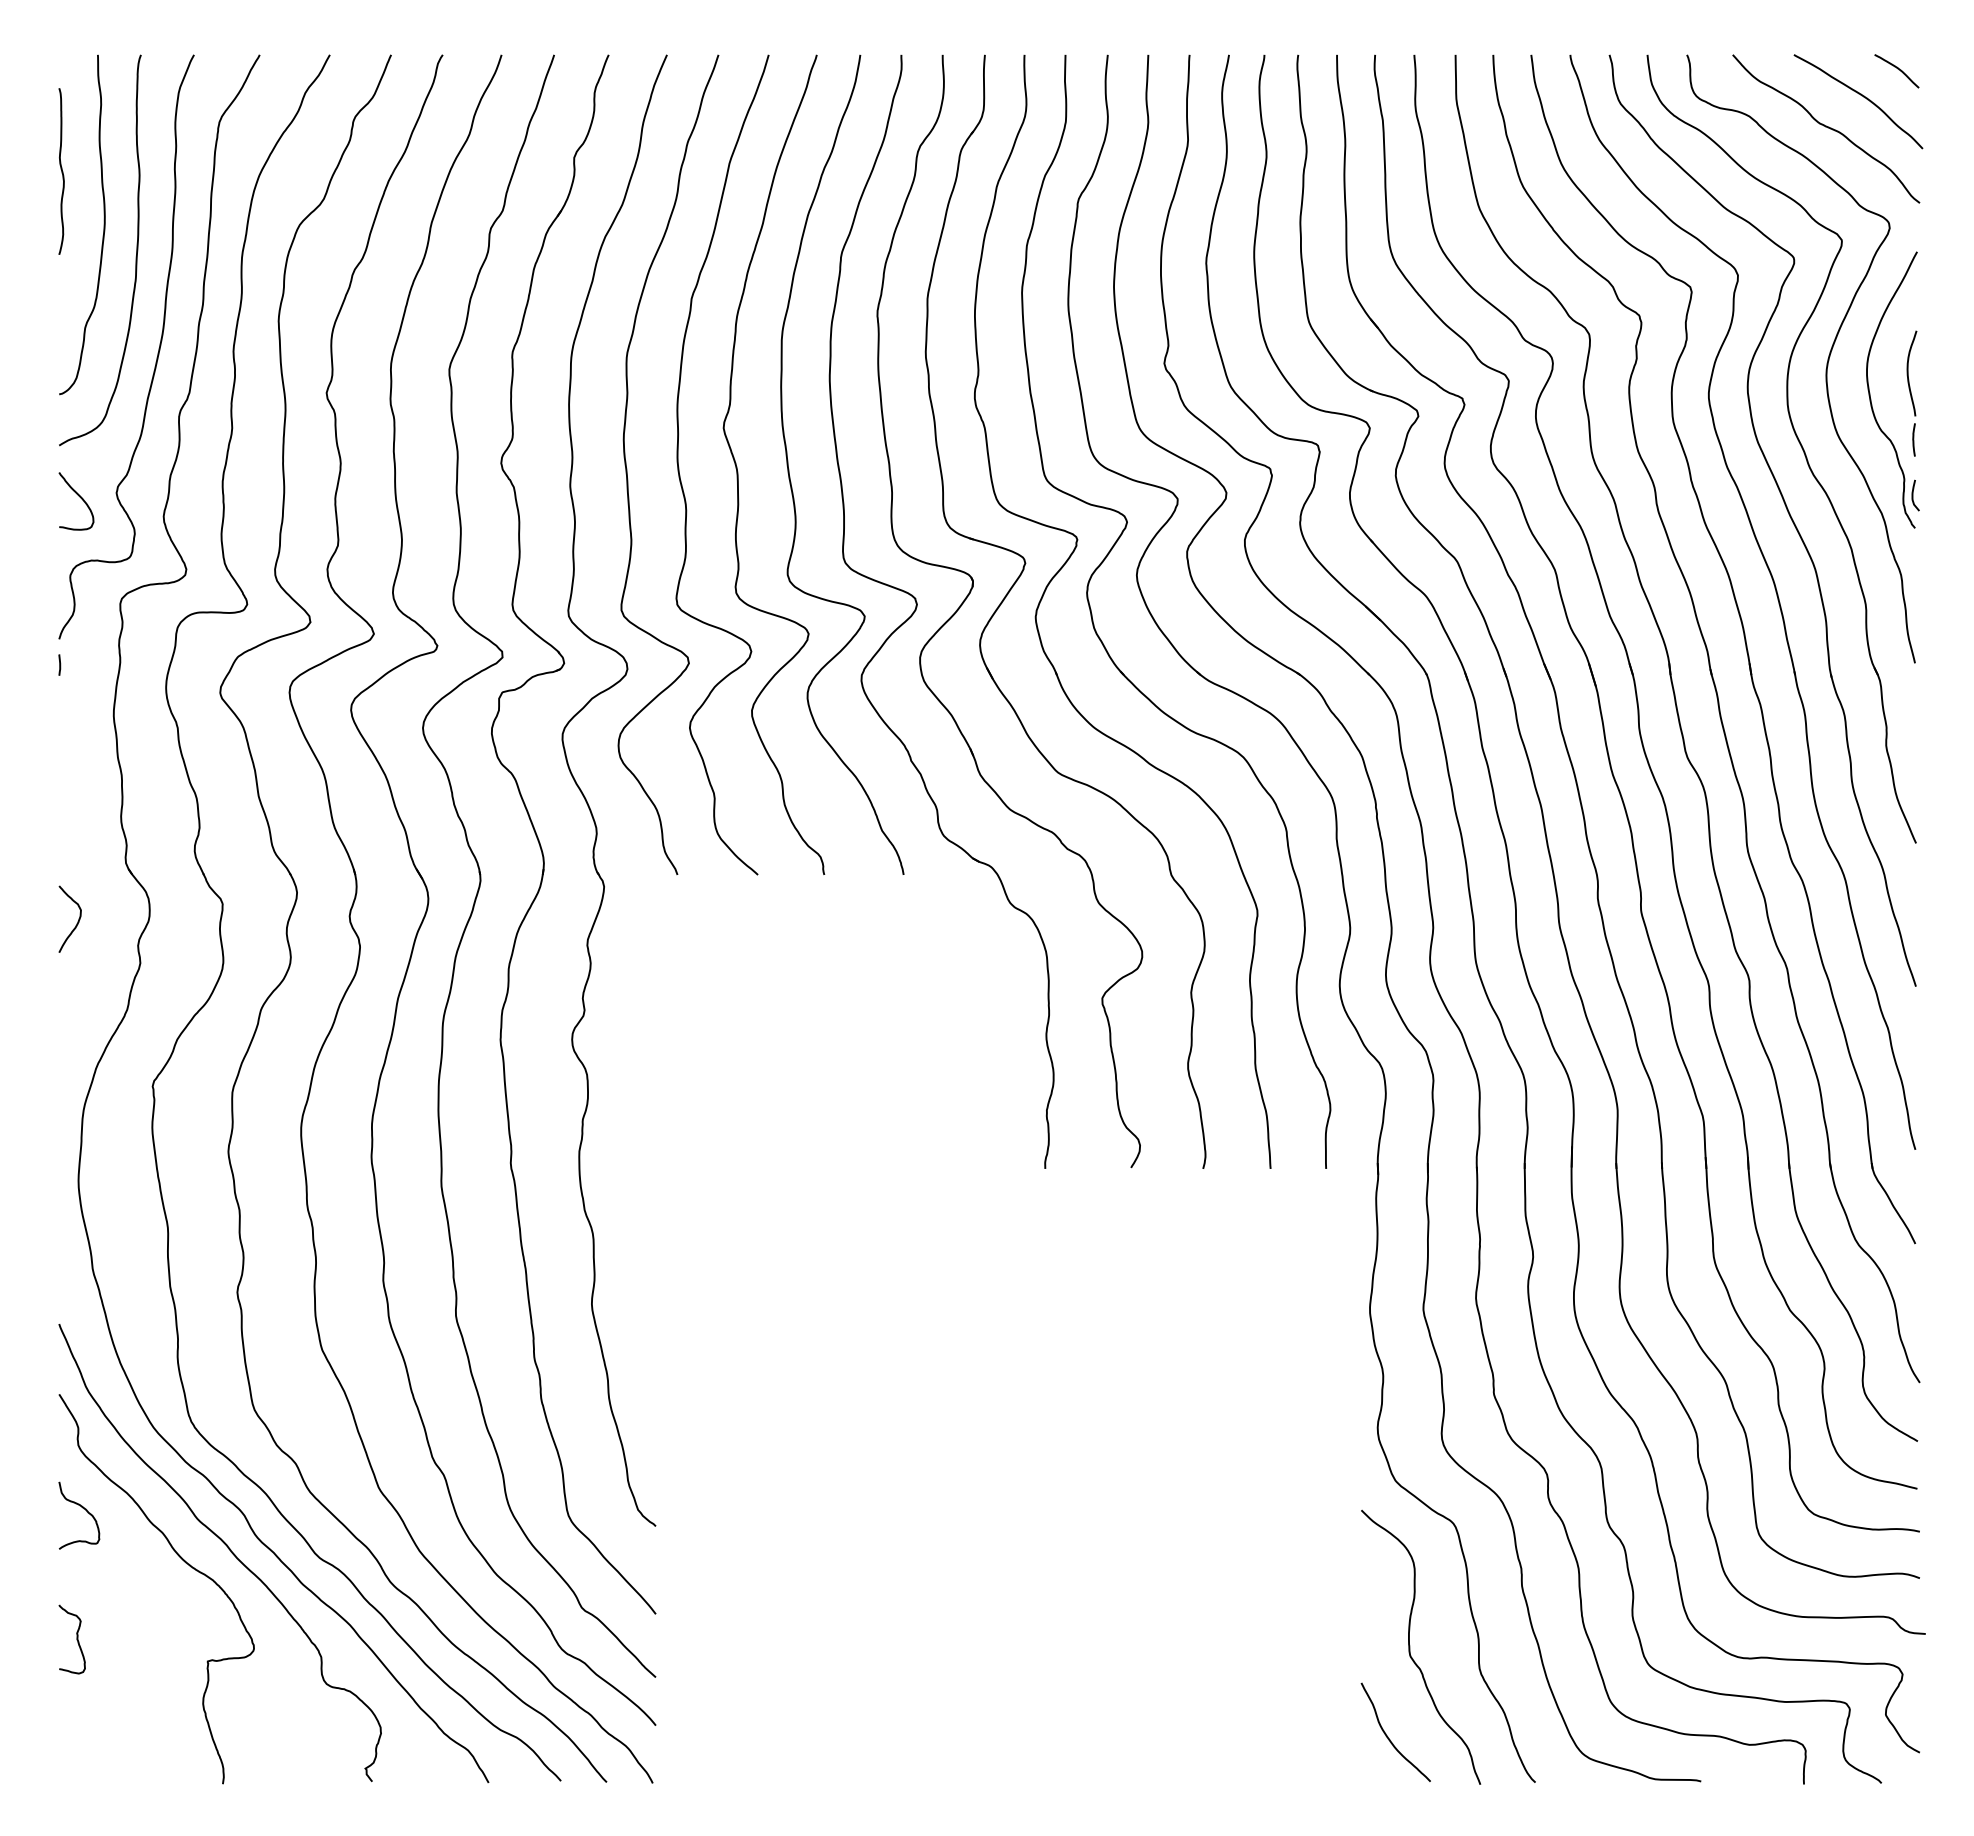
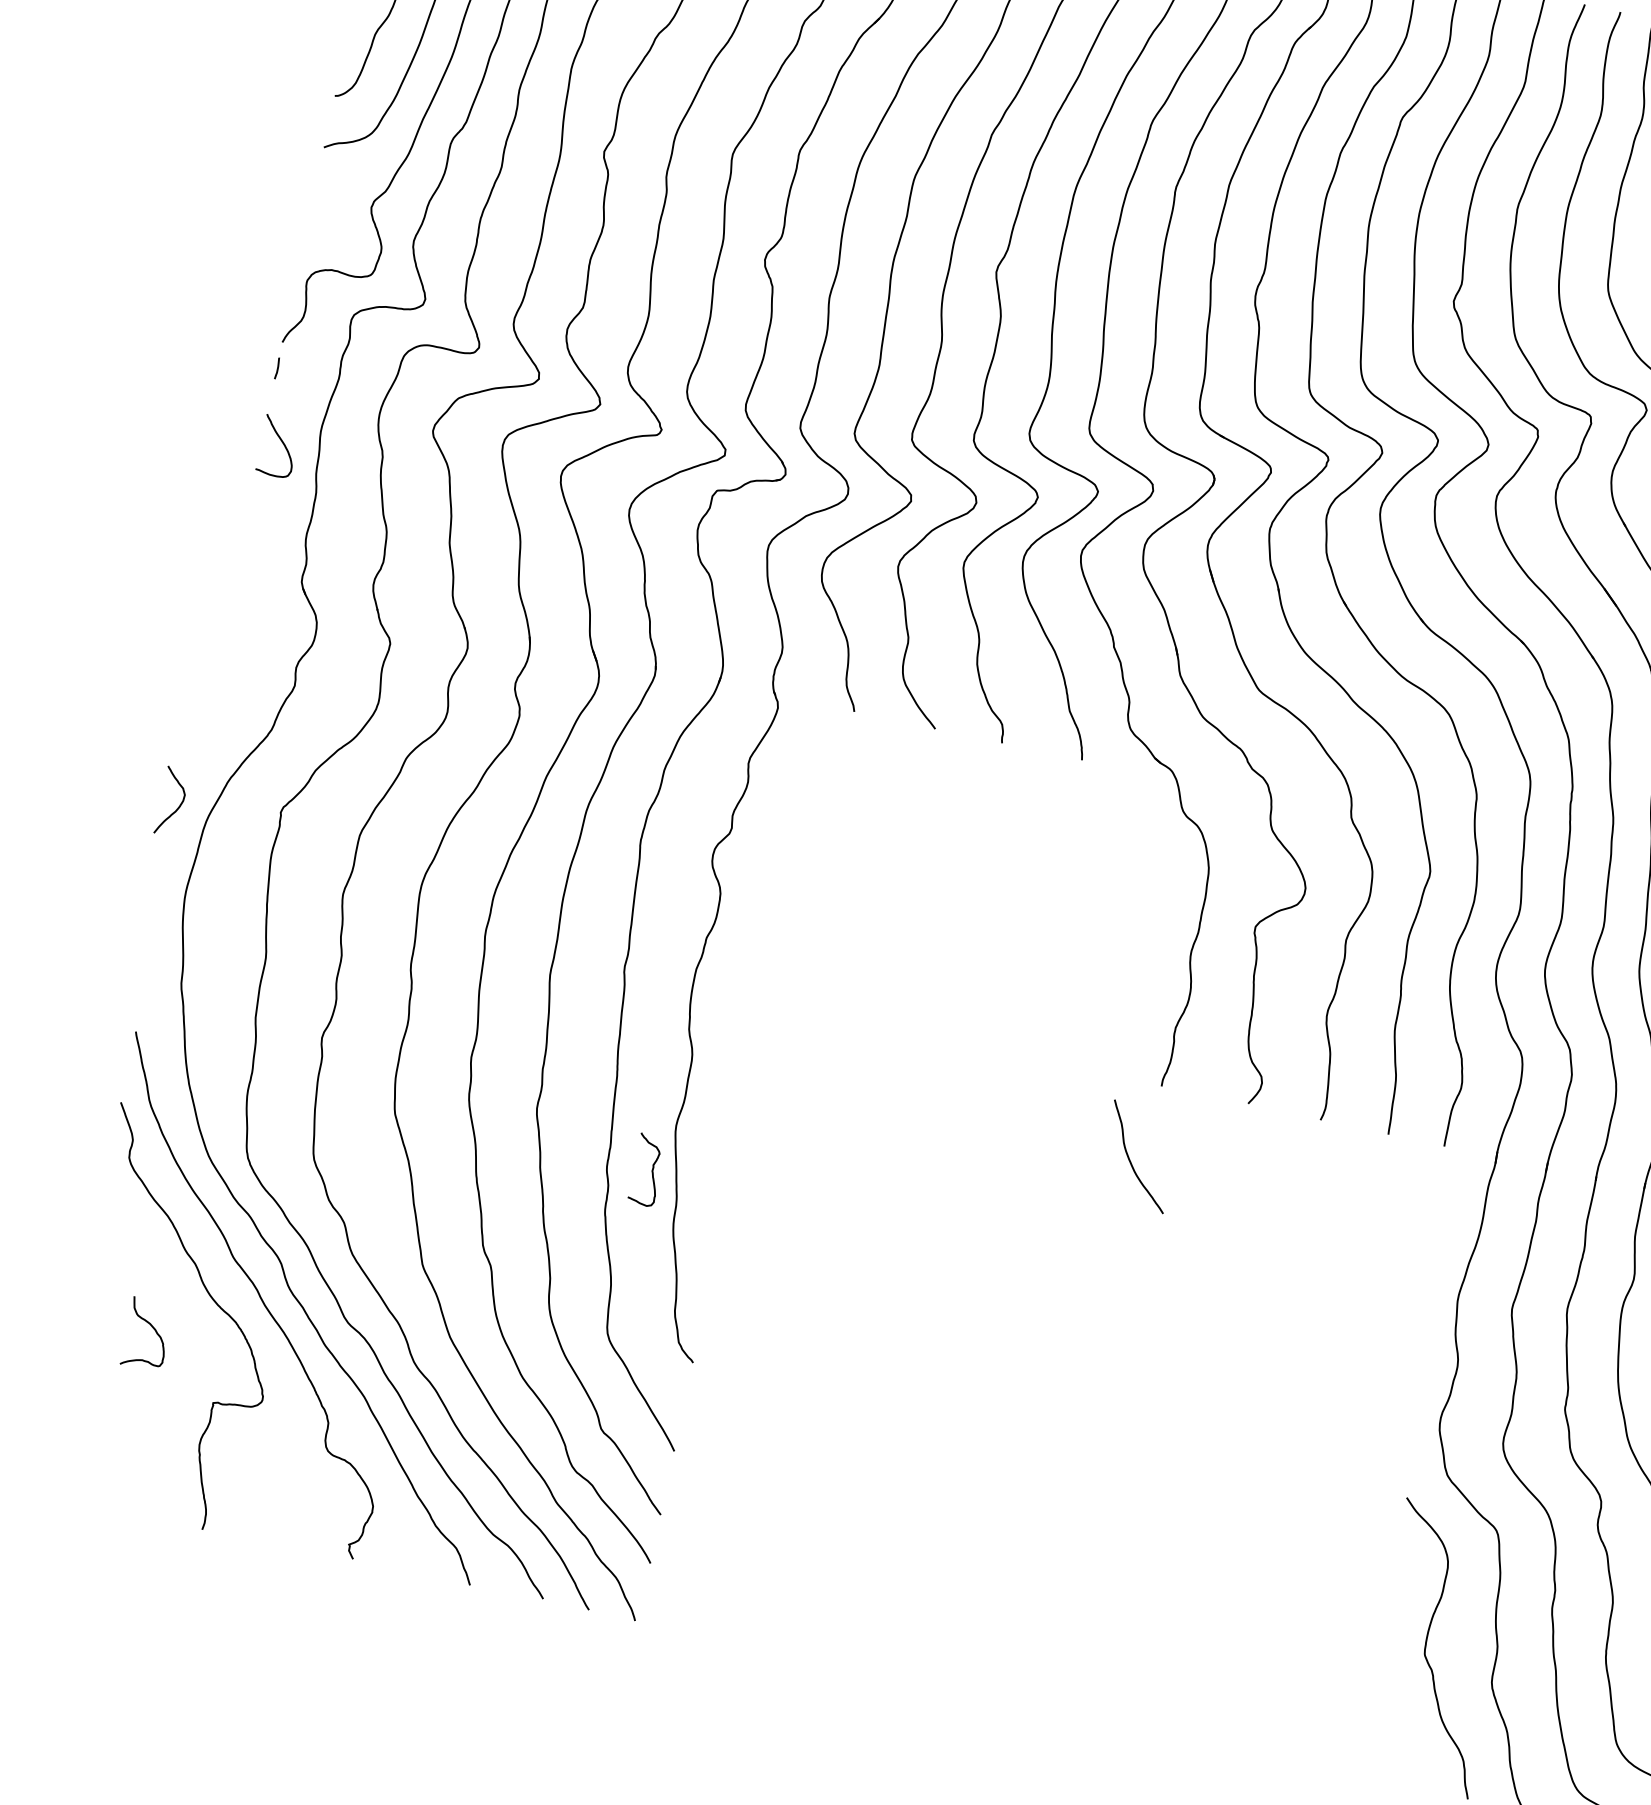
curve: (79, 497) -> (282, 443), moved
curve: (77, 921) -> (178, 805), moved
curve: (82, 1508) -> (152, 1327), moved
curve: (76, 1639) -> (651, 1171), moved
curve: (1388, 1736) -> (1130, 1159), moved

